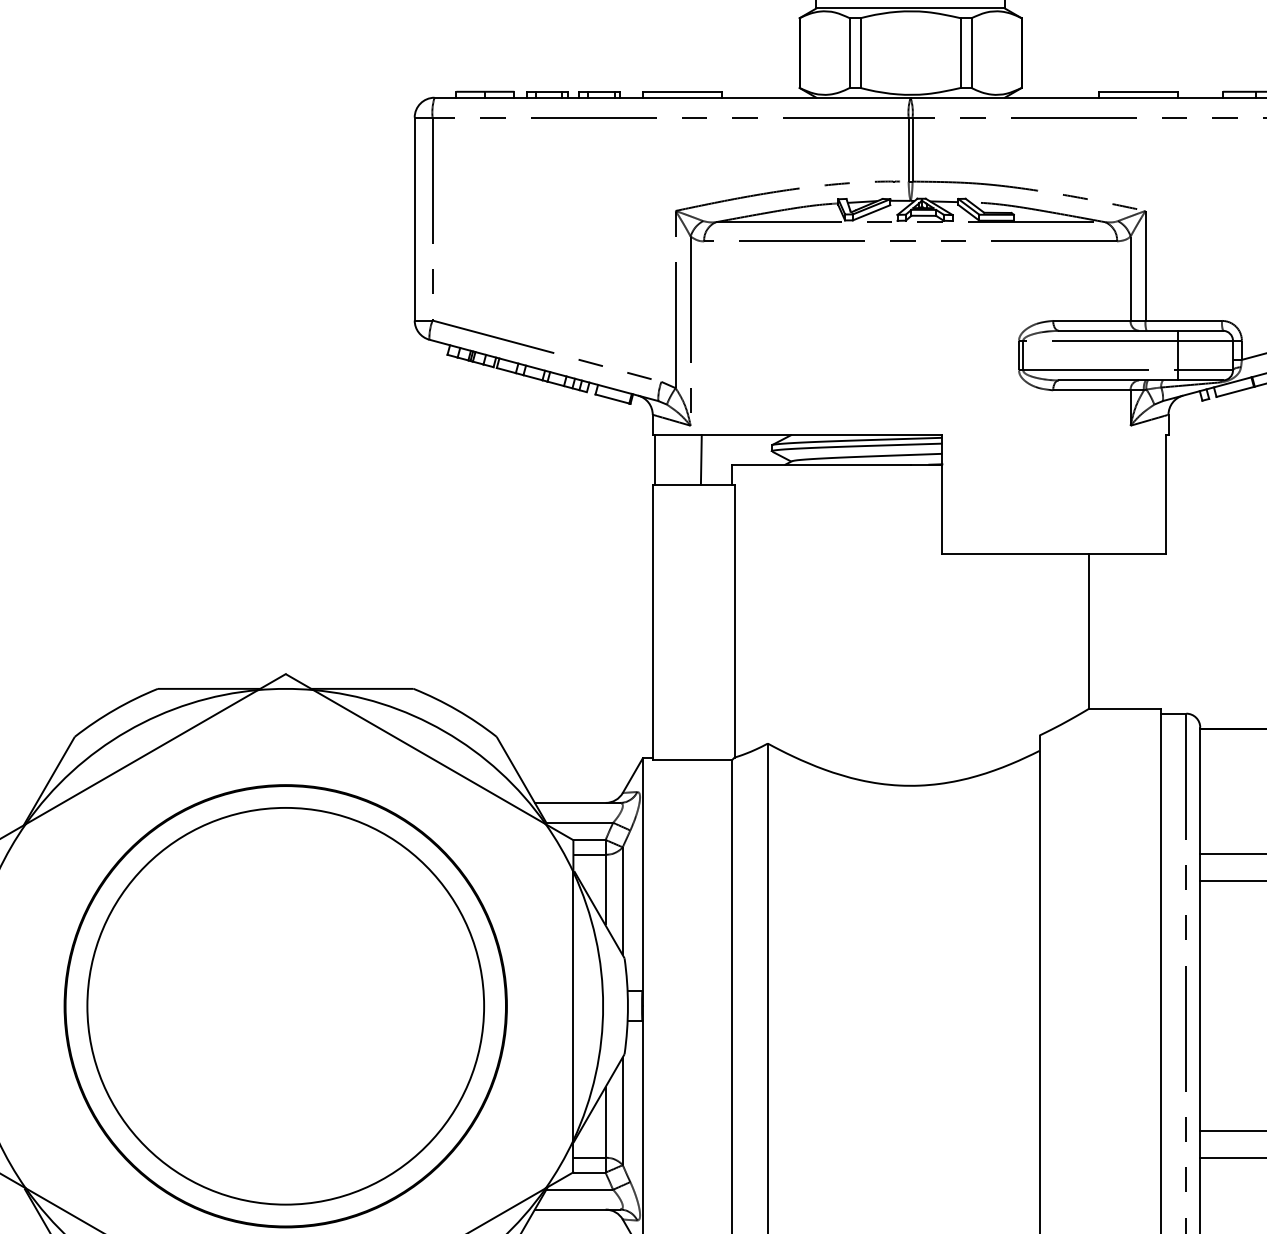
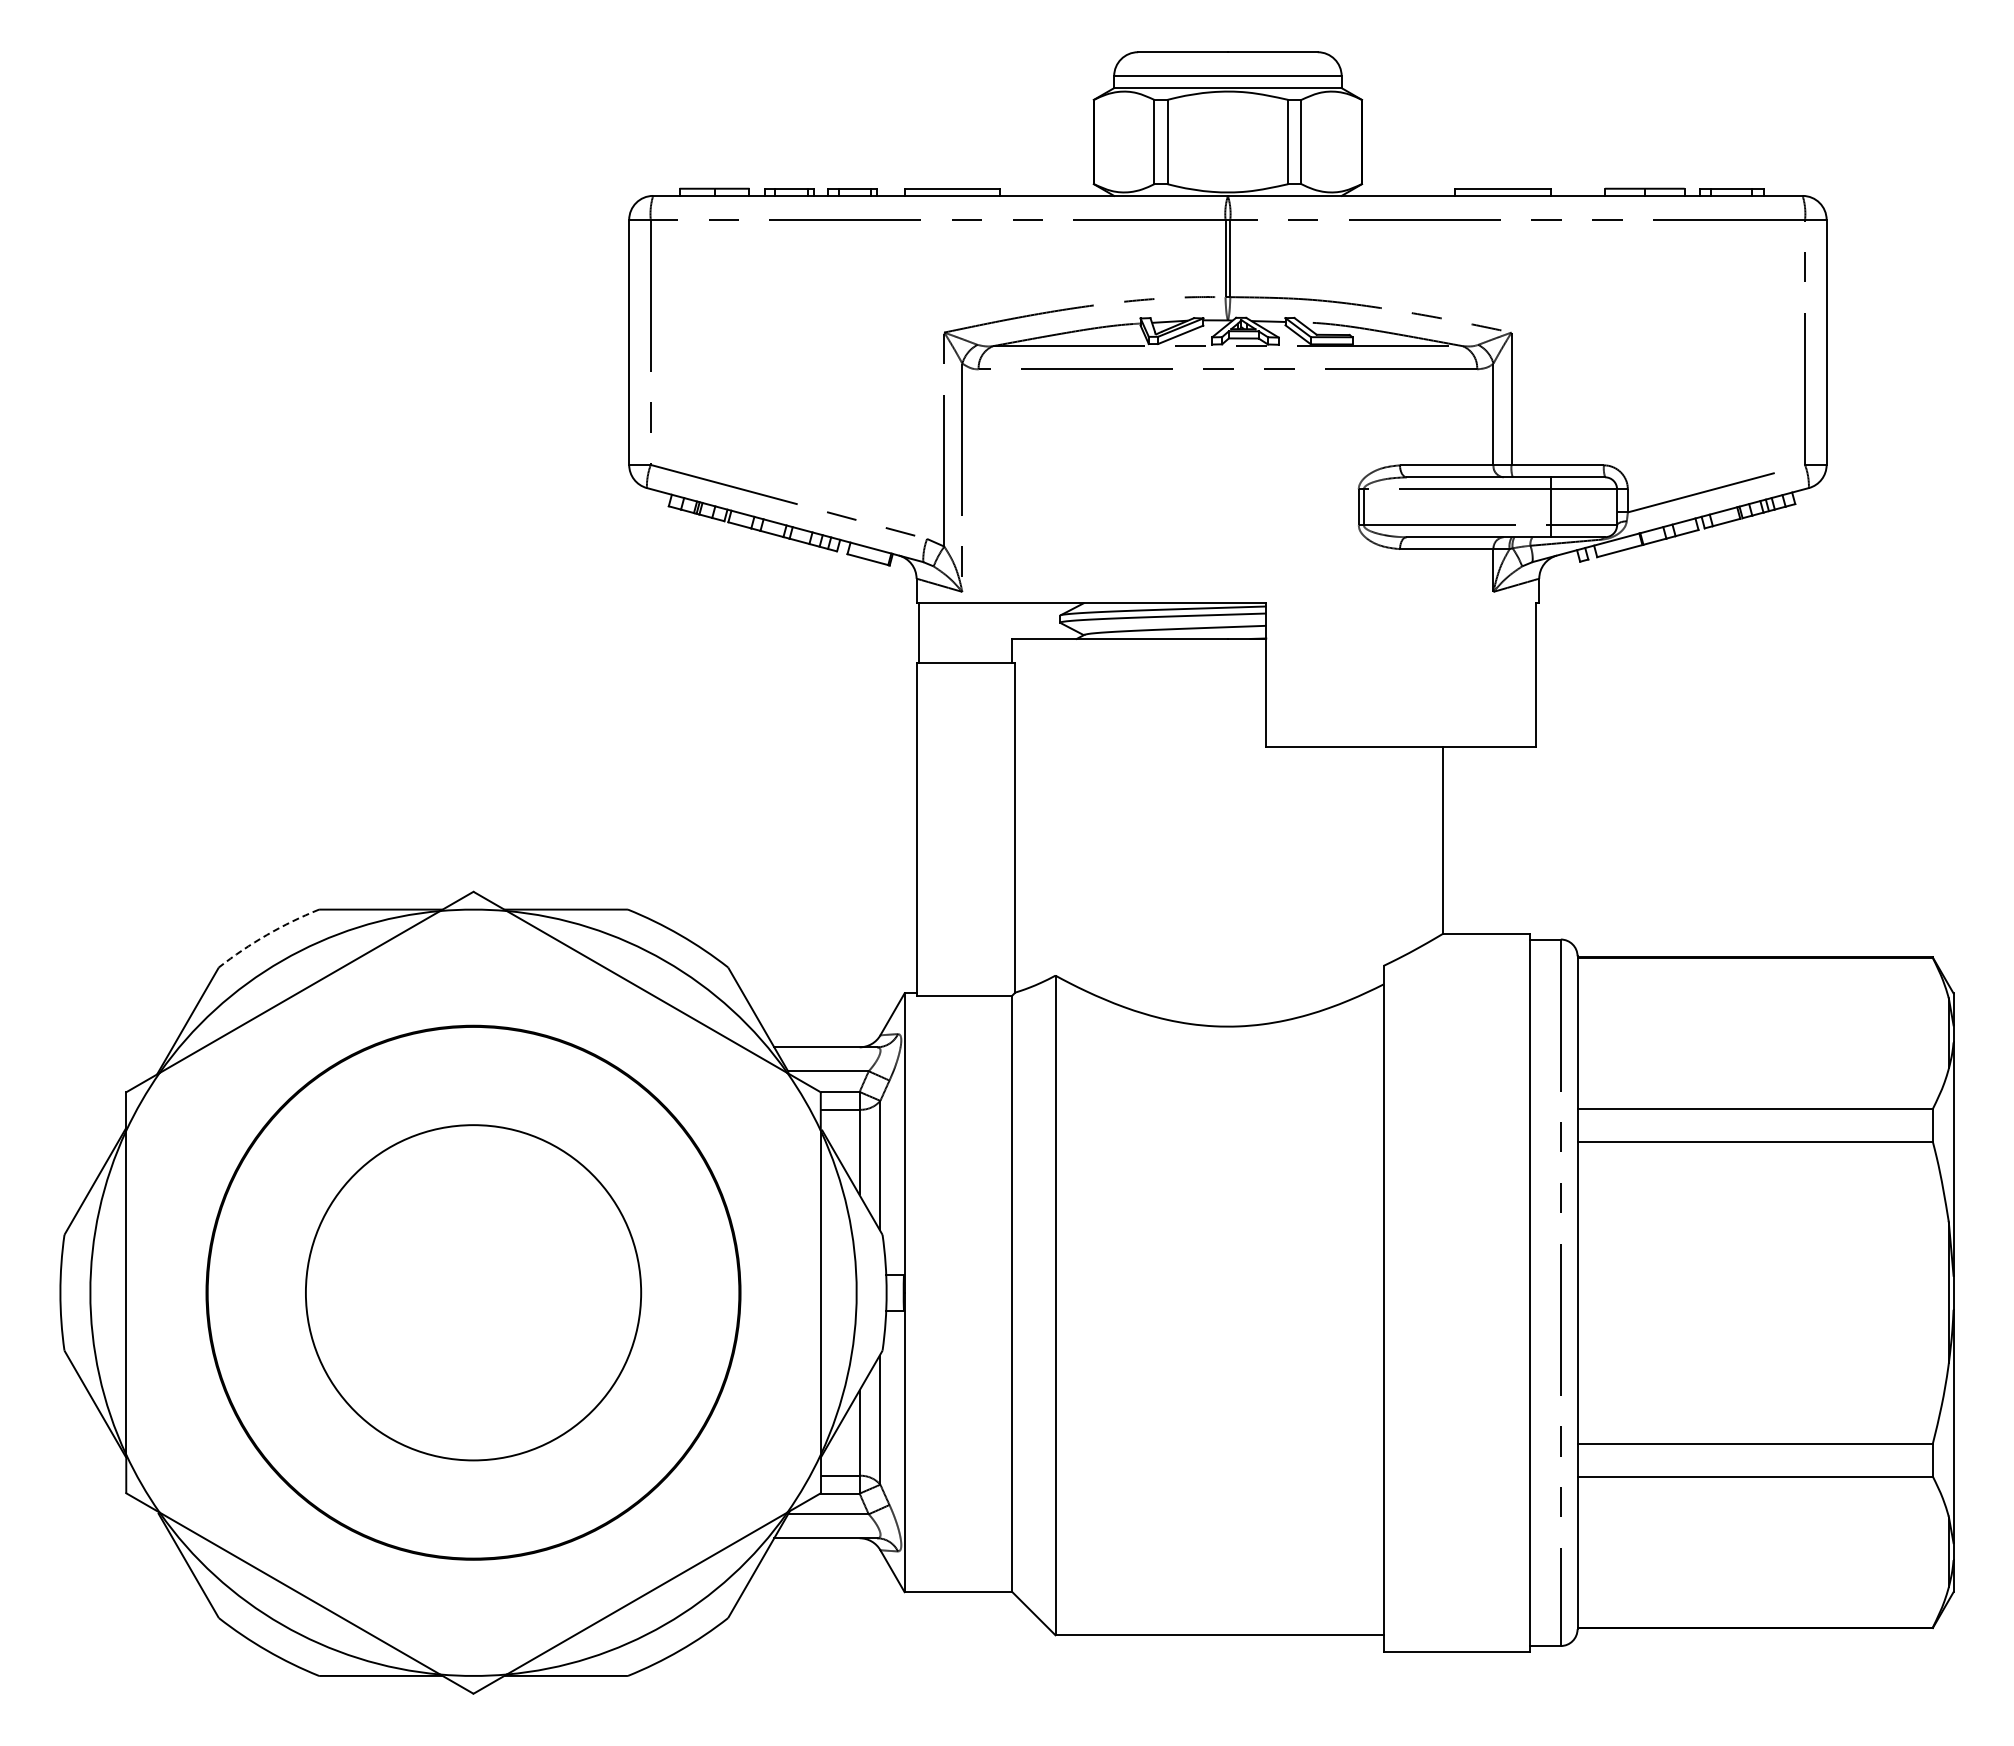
line: (700, 459) -> (974, 632), removed
arc: (114, 710) -> (266, 935), solid -> dashed
circle: (285, 1006) -> (473, 1292), size x0.7

